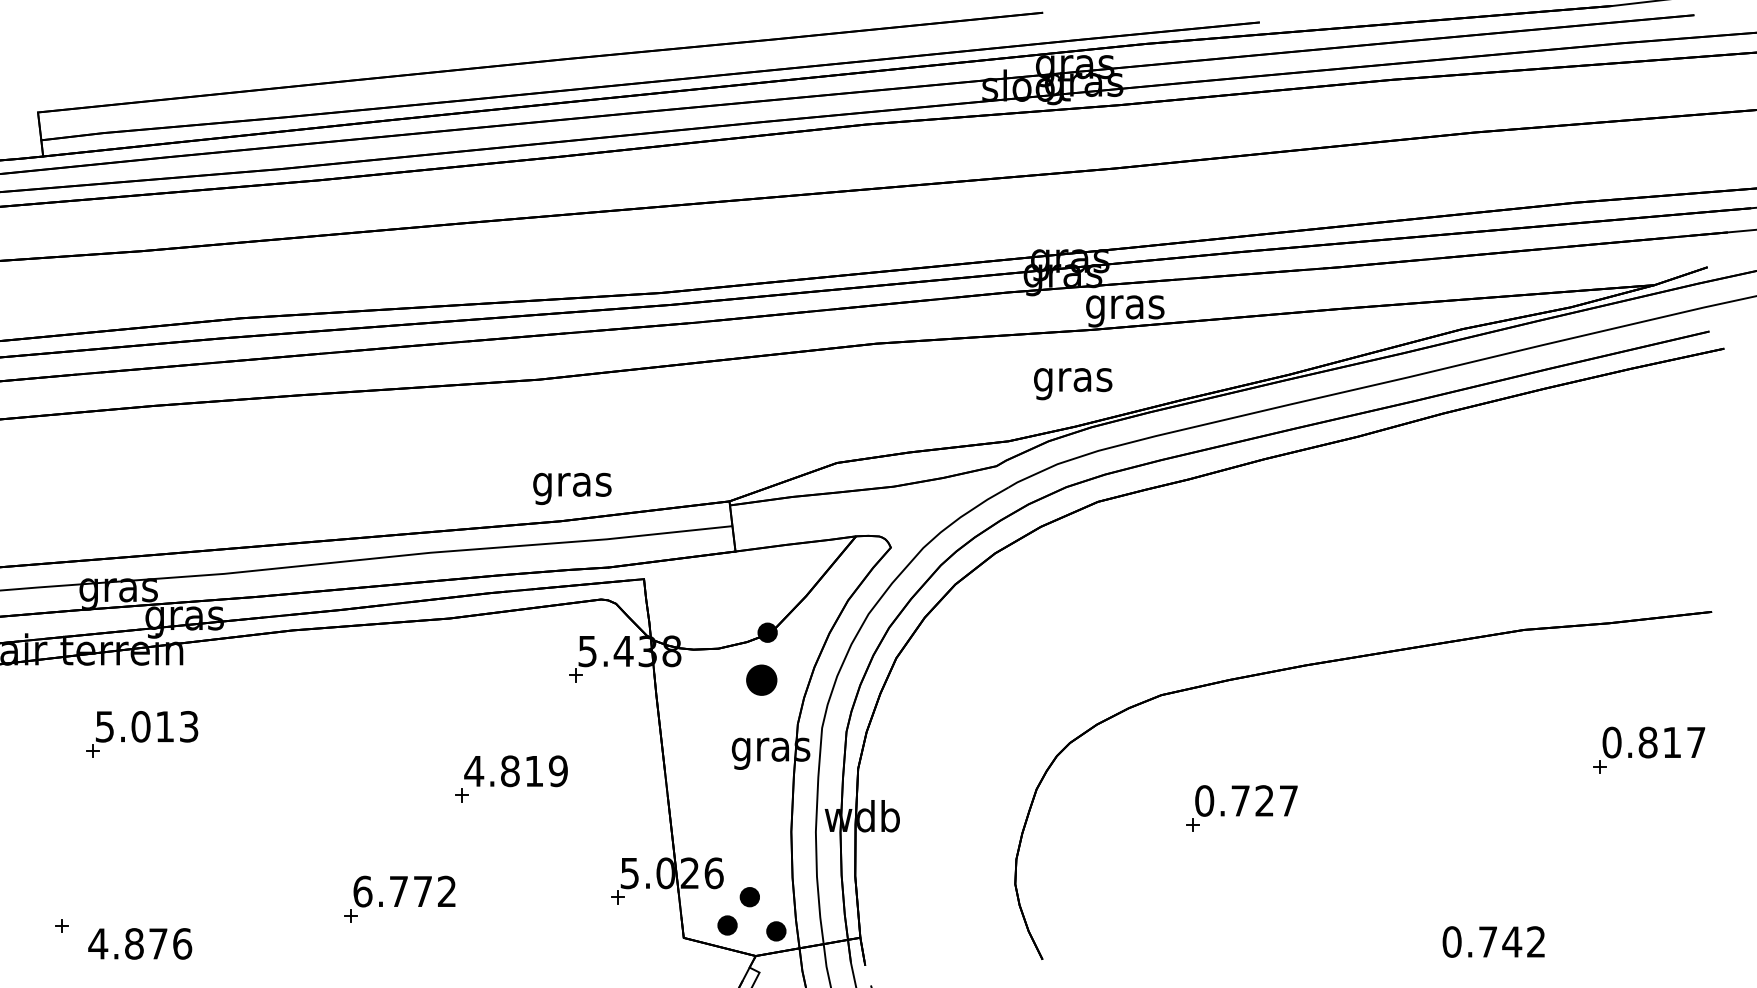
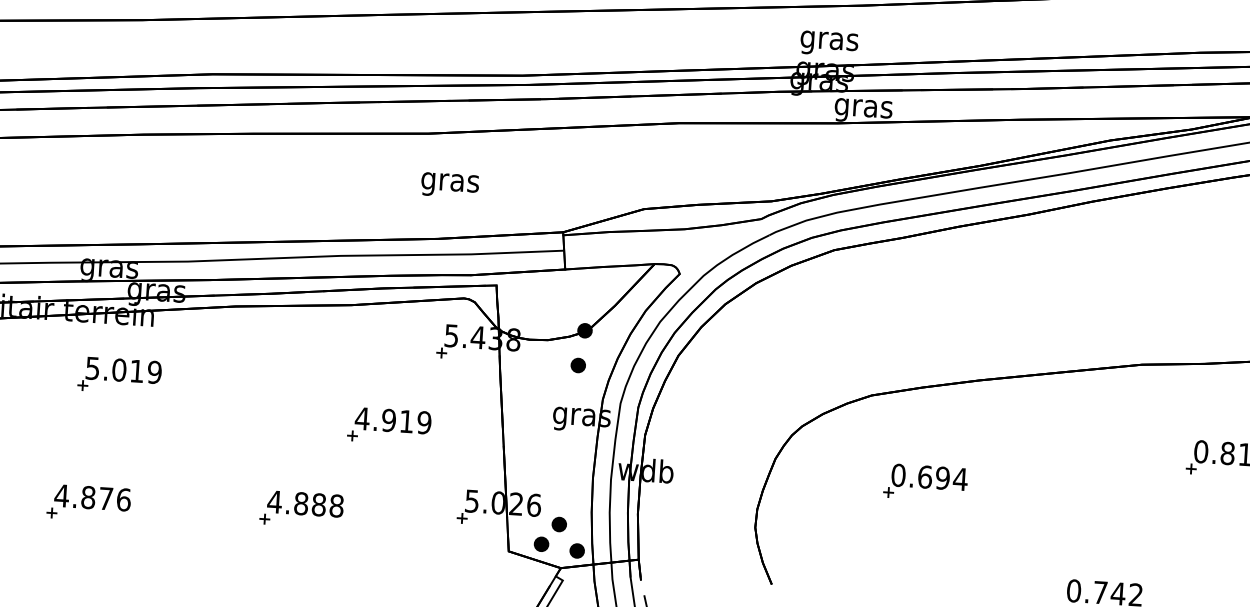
text: (1073, 384) -> (829, 44), moved
text: (572, 488) -> (450, 185), moved
part: (761, 680) -> (578, 365), size x0.62
text: (188, 726) -> (154, 372), 5.013 -> 5.019
text: (509, 771) -> (388, 420), 4.819 -> 4.919
text: (1264, 800) -> (942, 477), 0.727 -> 0.694
text: (404, 891) -> (305, 503), 6.772 -> 4.888
text: (140, 943) -> (92, 497), moved

